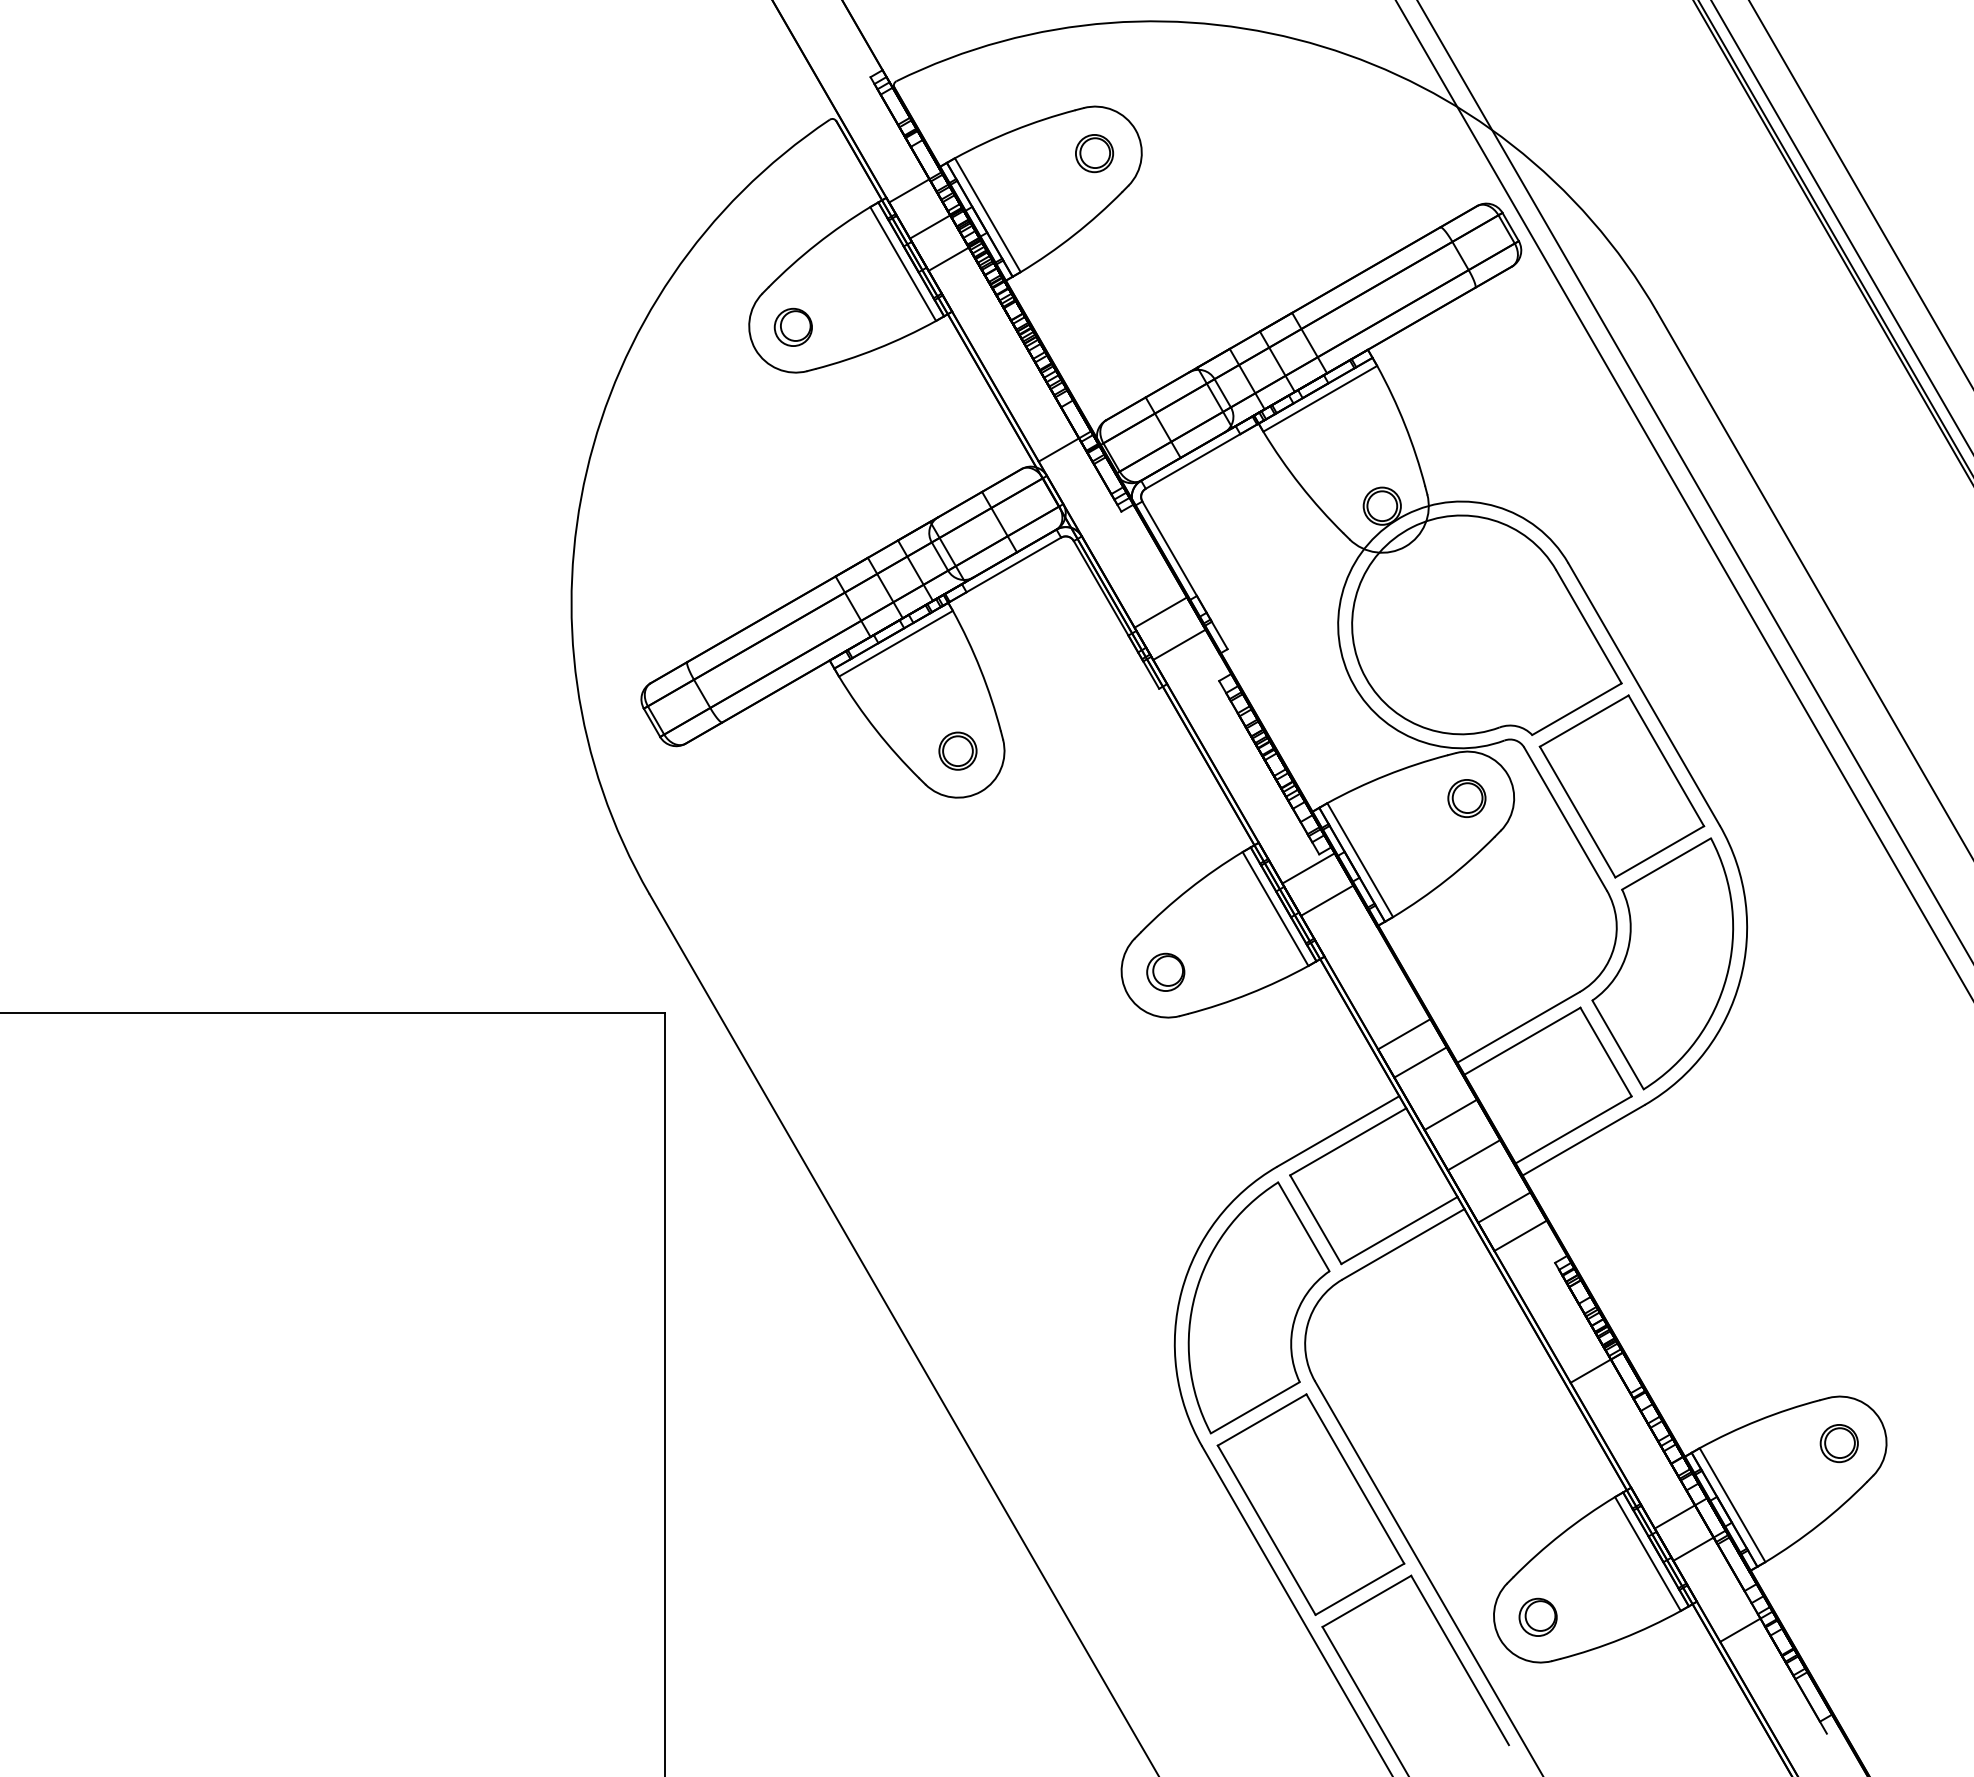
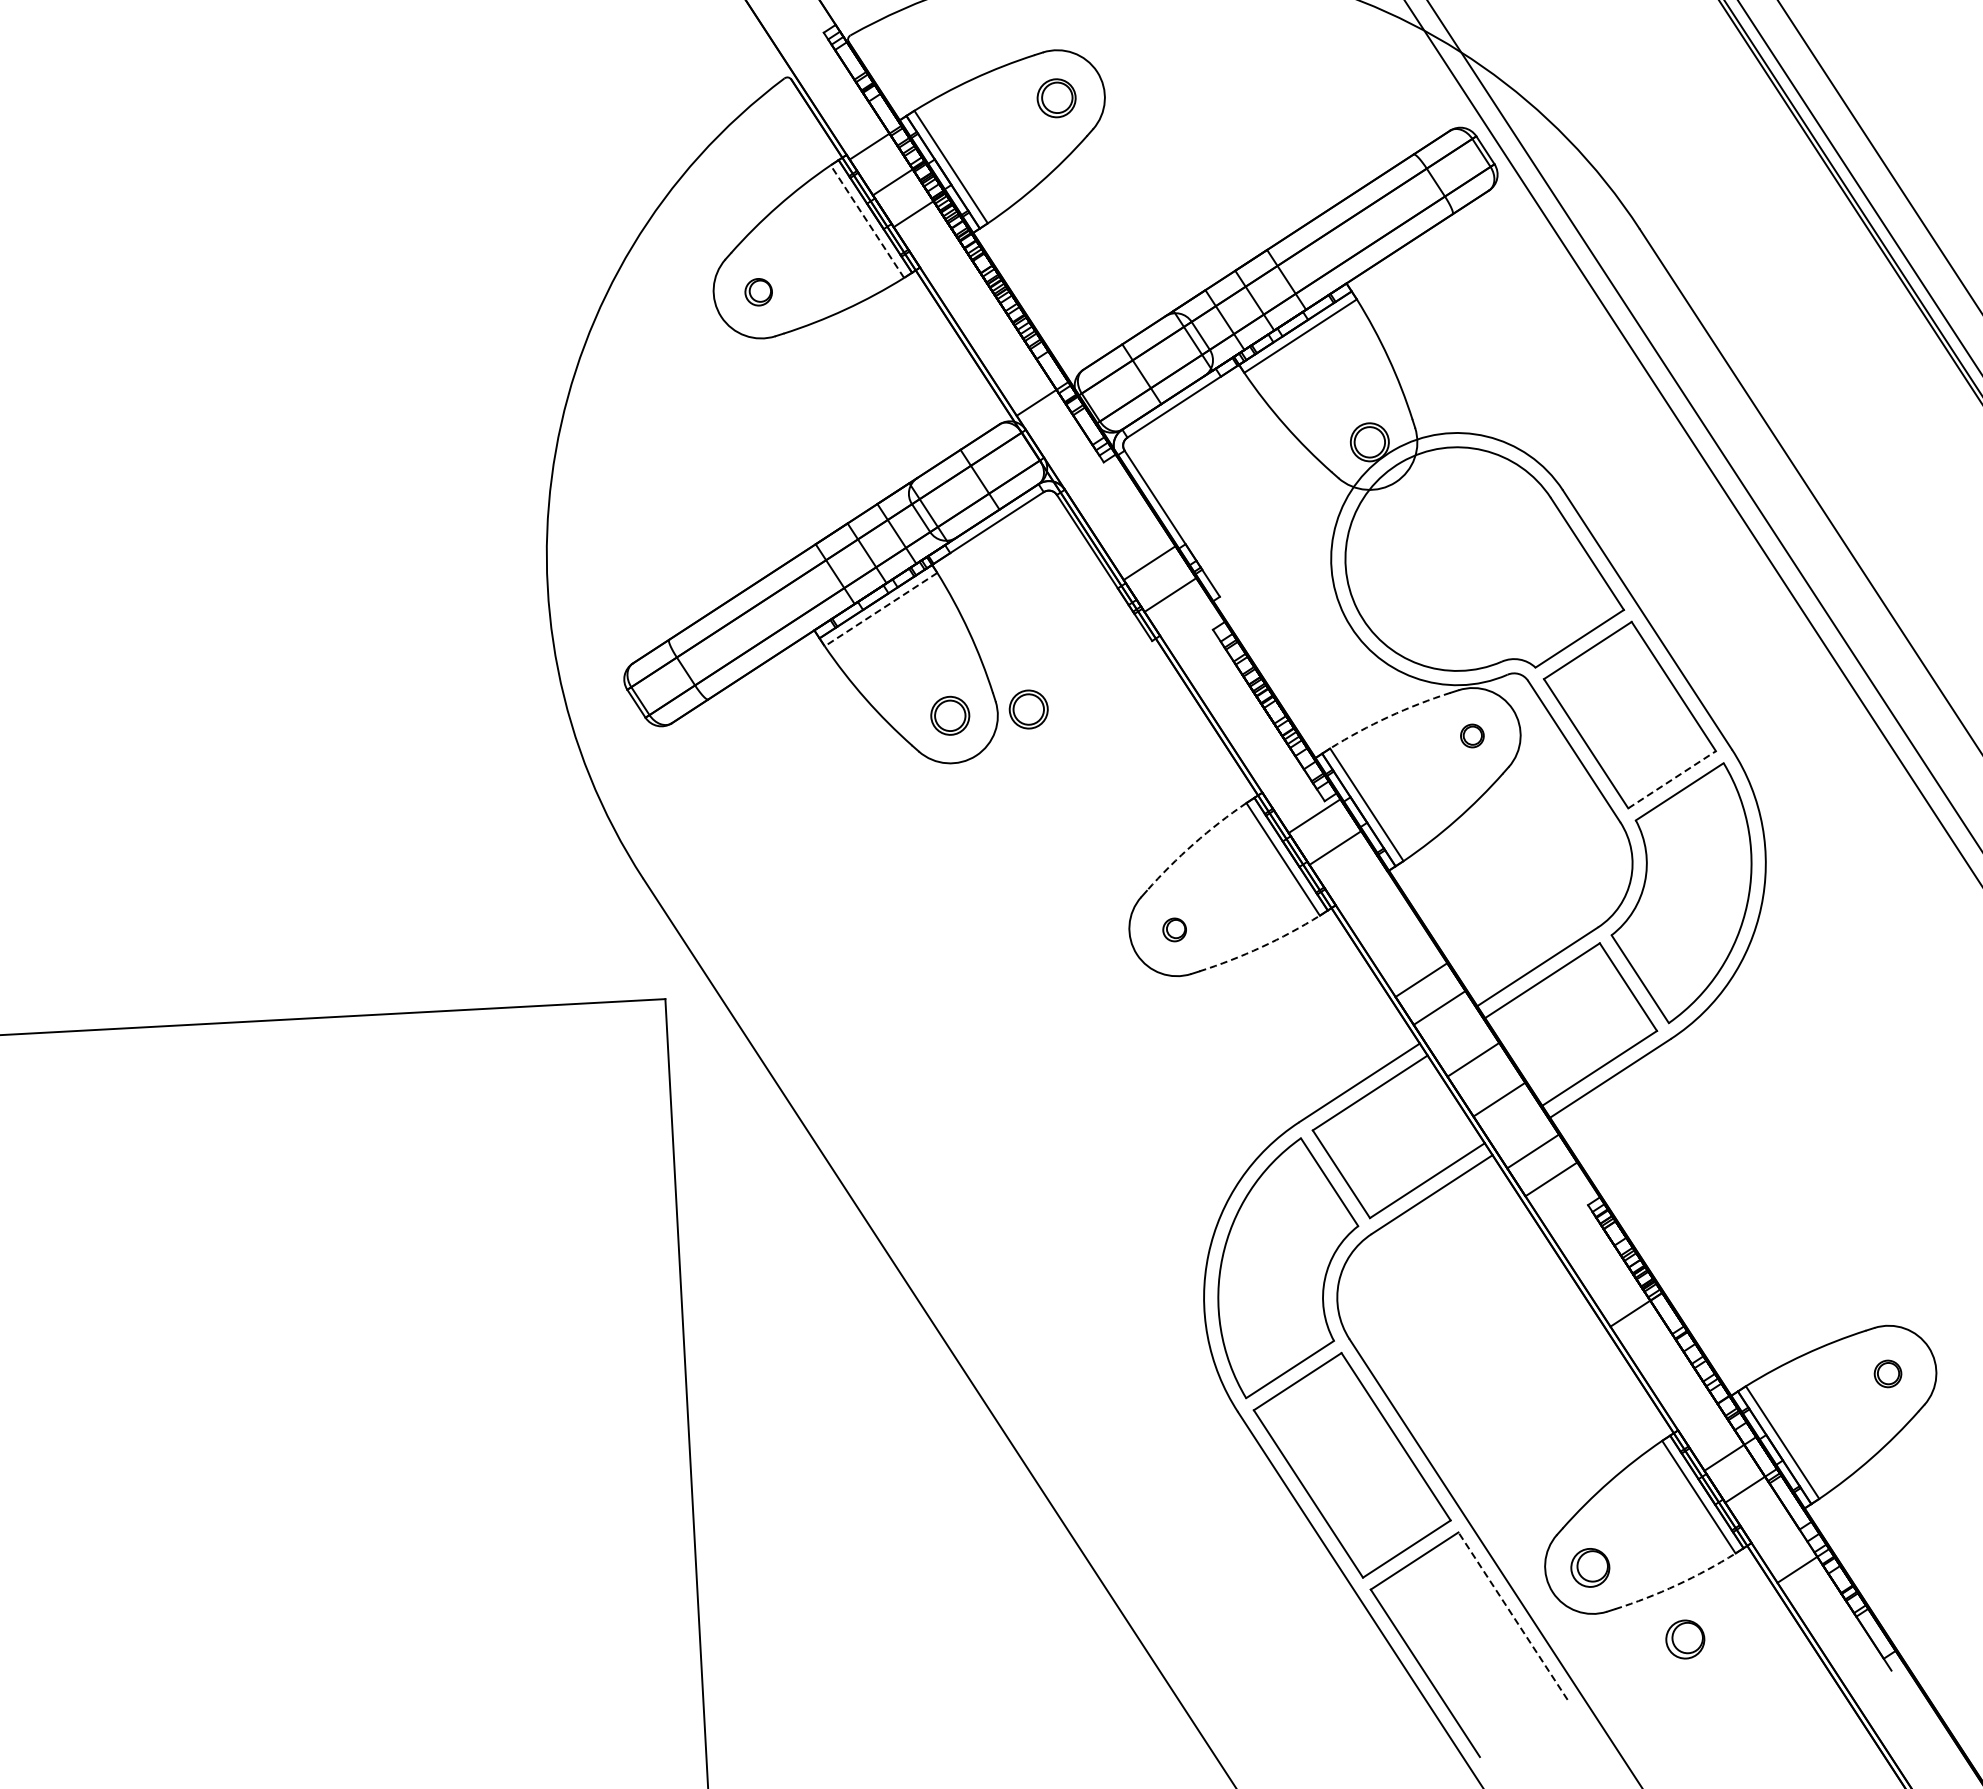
line: (903, 264) -> (867, 222), solid -> dashed
part: (792, 326) -> (757, 291), size x0.7
line: (895, 643) -> (880, 609), solid -> dashed
part: (1034, 748) -> (1028, 708), added
arc: (1386, 775) -> (1389, 716), solid -> dashed
part: (1466, 798) -> (1471, 736), size x0.6
line: (1660, 851) -> (1672, 779), solid -> dashed
arc: (1189, 889) -> (1194, 844), solid -> dashed
part: (1165, 971) -> (1174, 929), size x0.6
arc: (1249, 993) -> (1261, 947), solid -> dashed
part: (1838, 1443) -> (1887, 1373), size x0.7
arc: (1621, 1638) -> (1676, 1584), solid -> dashed
line: (1460, 1660) -> (1513, 1616), solid -> dashed
part: (1626, 1691) -> (1684, 1638), added

